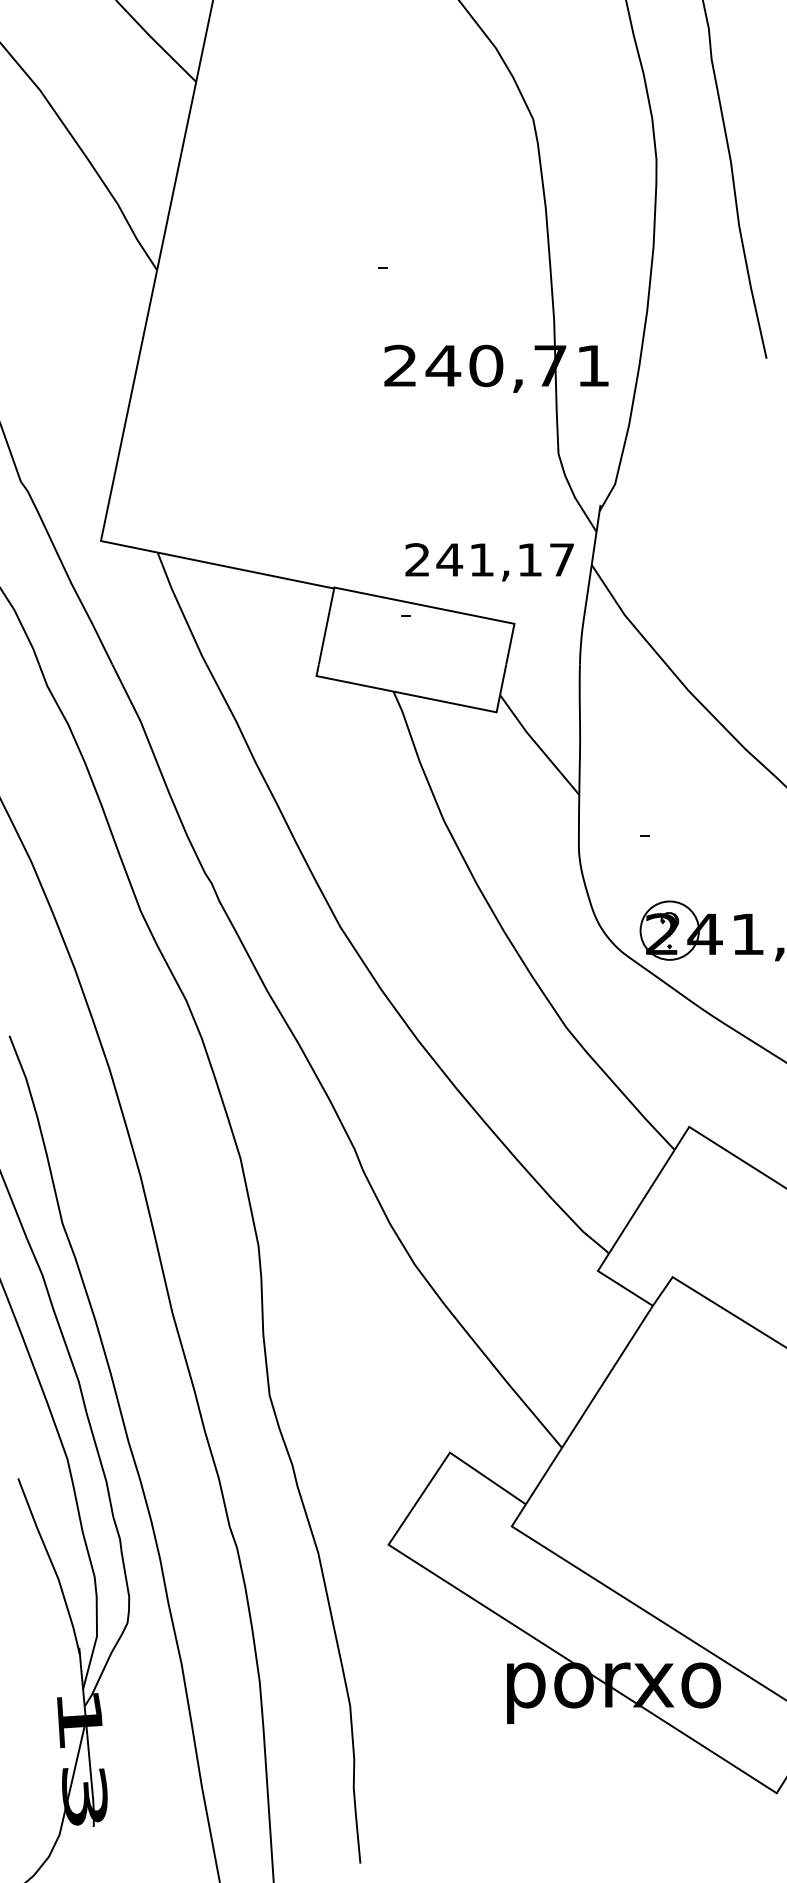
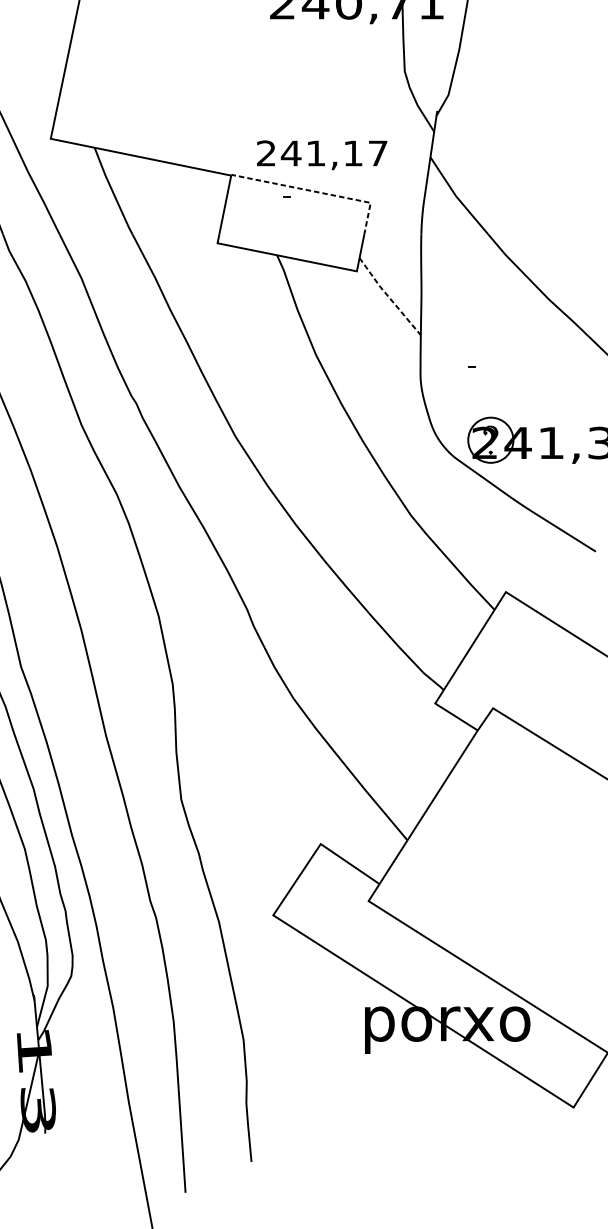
text: (489, 562) -> (321, 155), moved
line: (444, 609) -> (316, 191), solid -> dashed
line: (538, 746) -> (389, 297), solid -> dashed

